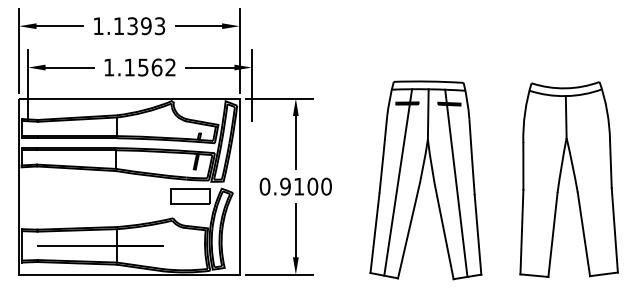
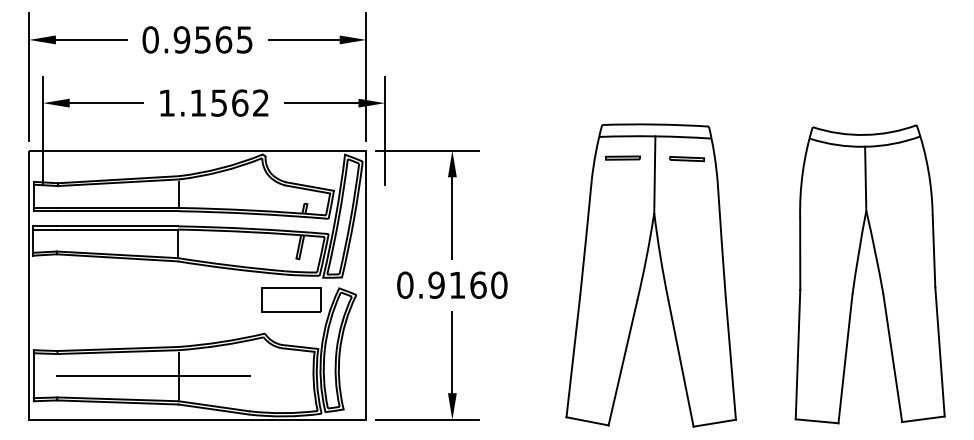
text: (129, 26) -> (198, 40), 1.1393 -> 0.9565
line: (398, 182) -> (609, 278), removed
line: (456, 182) -> (697, 278), removed
text: (312, 186) -> (477, 284), 0.9100 -> 0.9160

